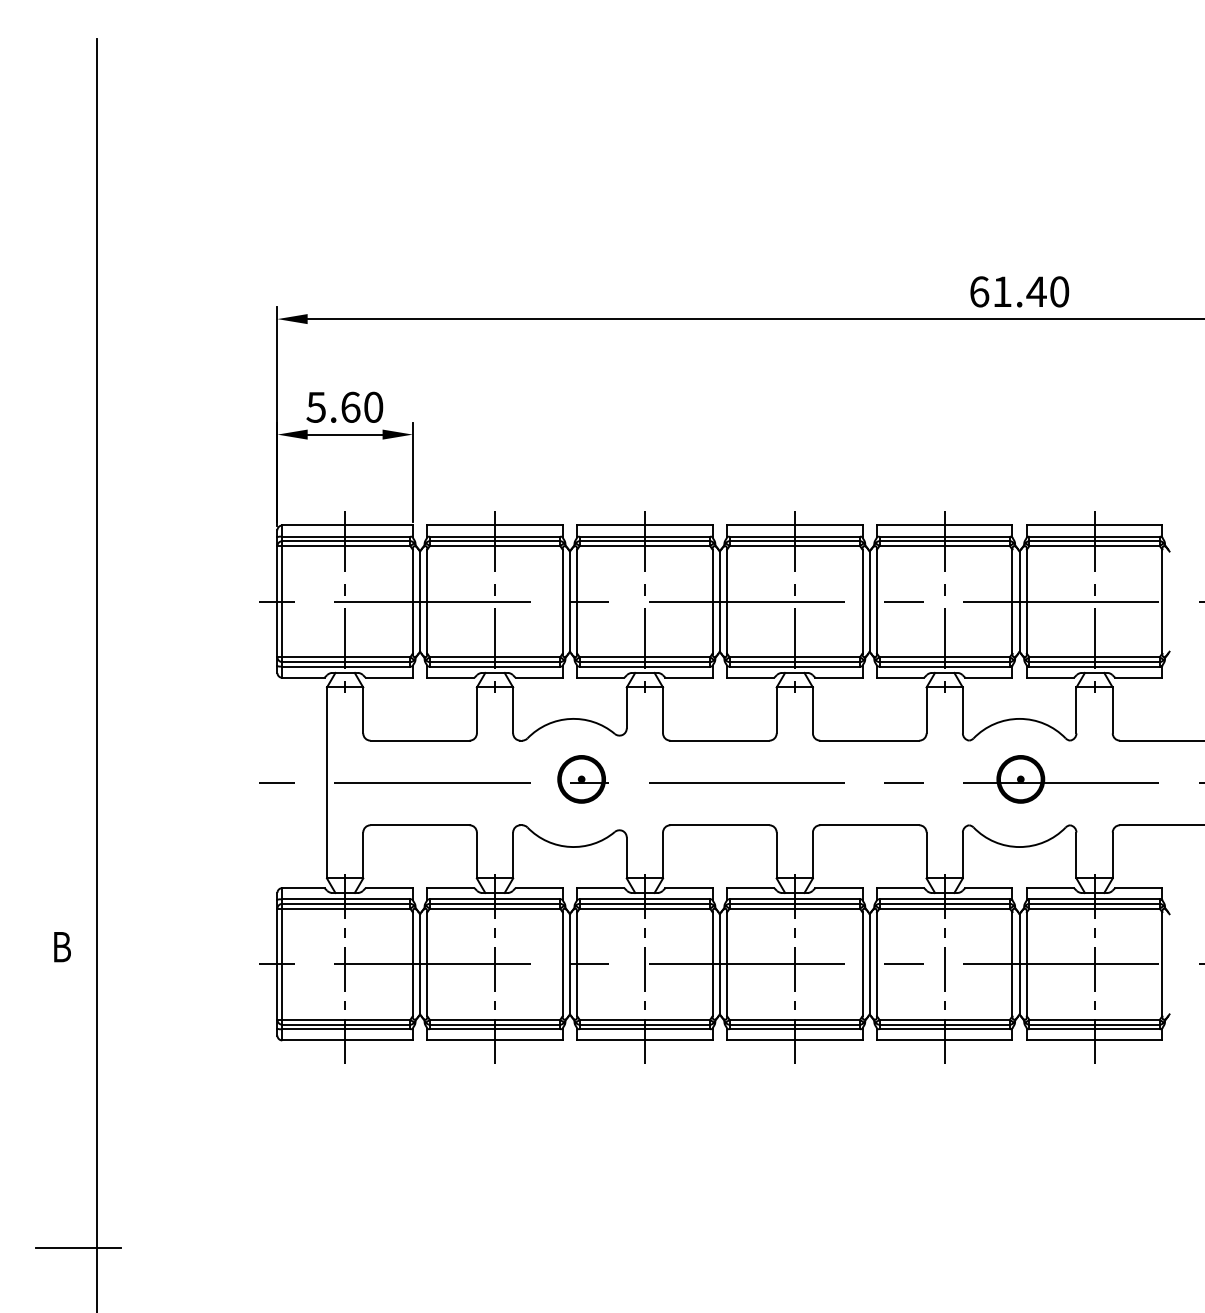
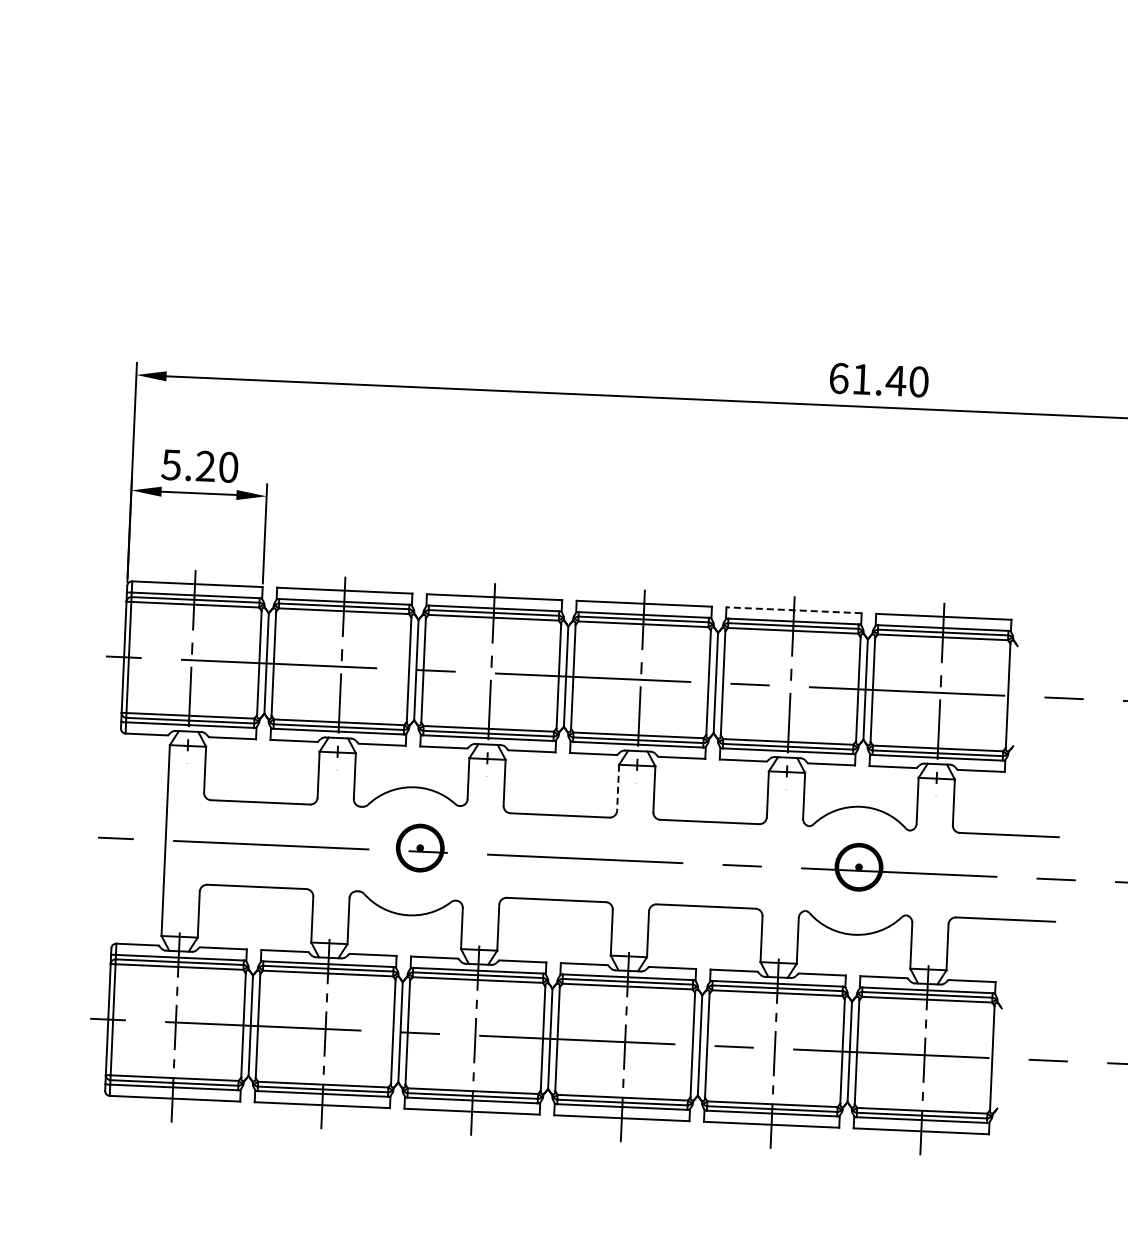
text: (350, 406) -> (205, 465), 5.60 -> 5.20
line: (944, 525) -> (793, 610), solid -> dashed
line: (776, 710) -> (617, 787), solid -> dashed

